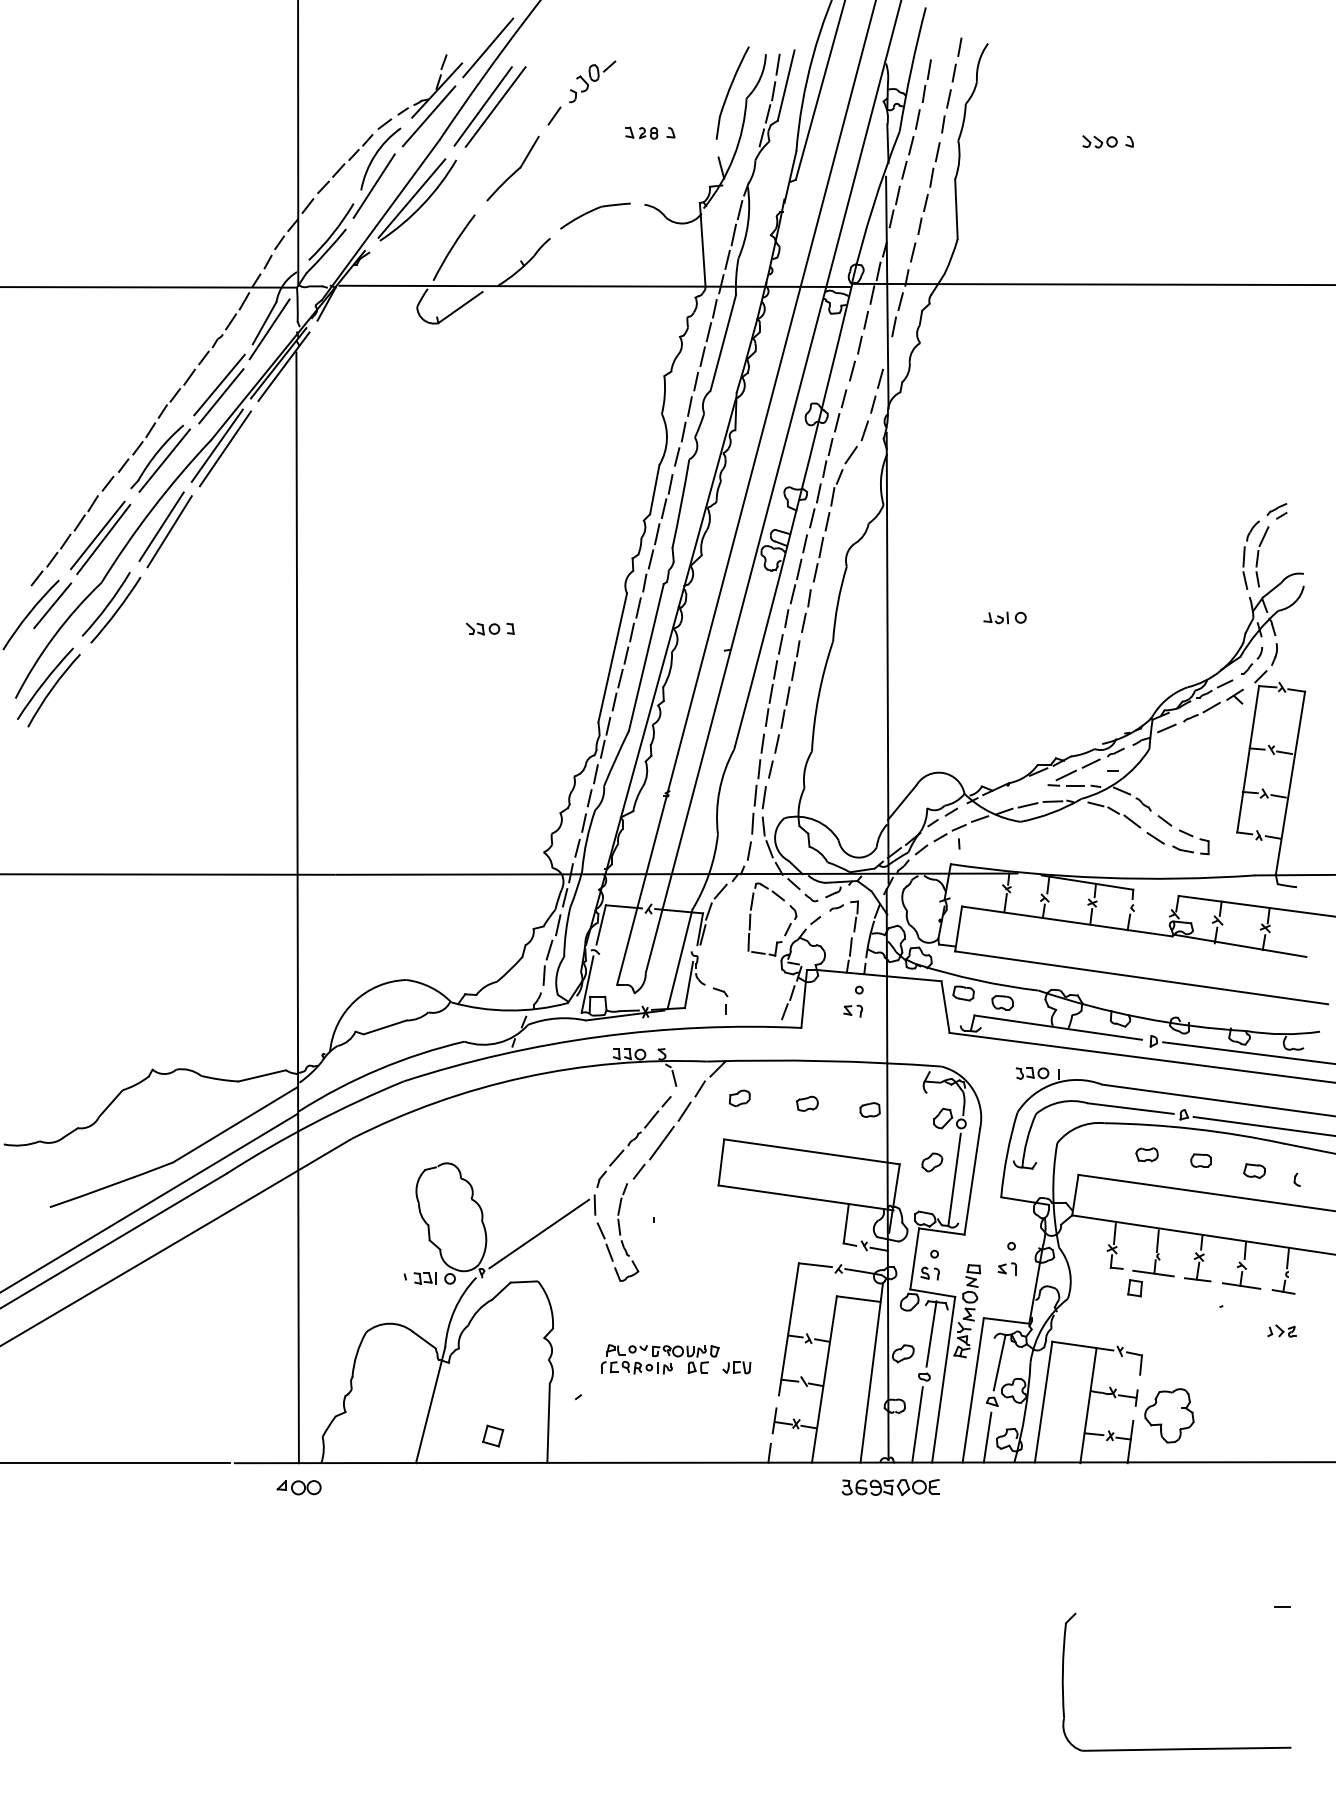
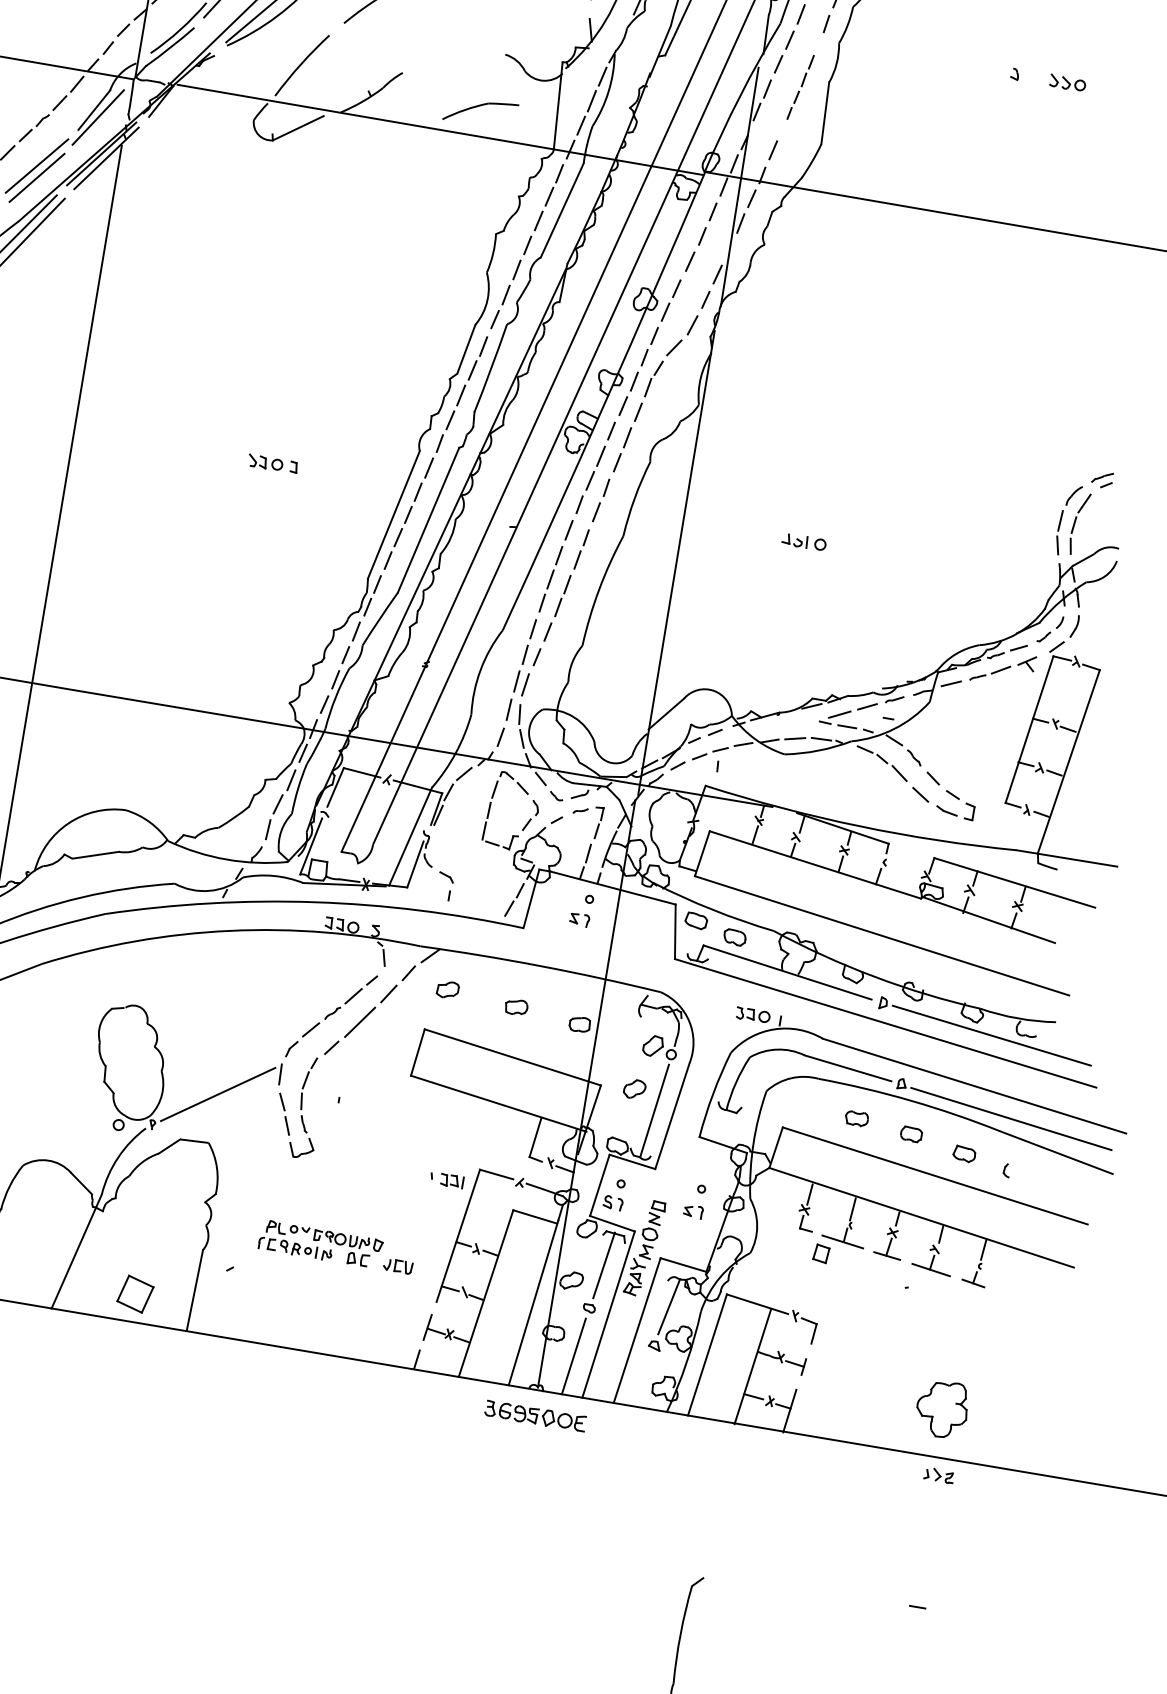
part: (1099, 141) -> (1067, 82), moved
part: (928, 188) -> (800, 87), size x0.7
part: (595, 215) -> (480, 111), moved
part: (419, 1278) -> (446, 1180), moved
part: (1281, 1330) -> (938, 1474), moved
part: (1169, 1415) -> (942, 1408), moved
part: (493, 1435) -> (136, 1293), size x1.6
line: (987, 1437) -> (643, 1381), removed

